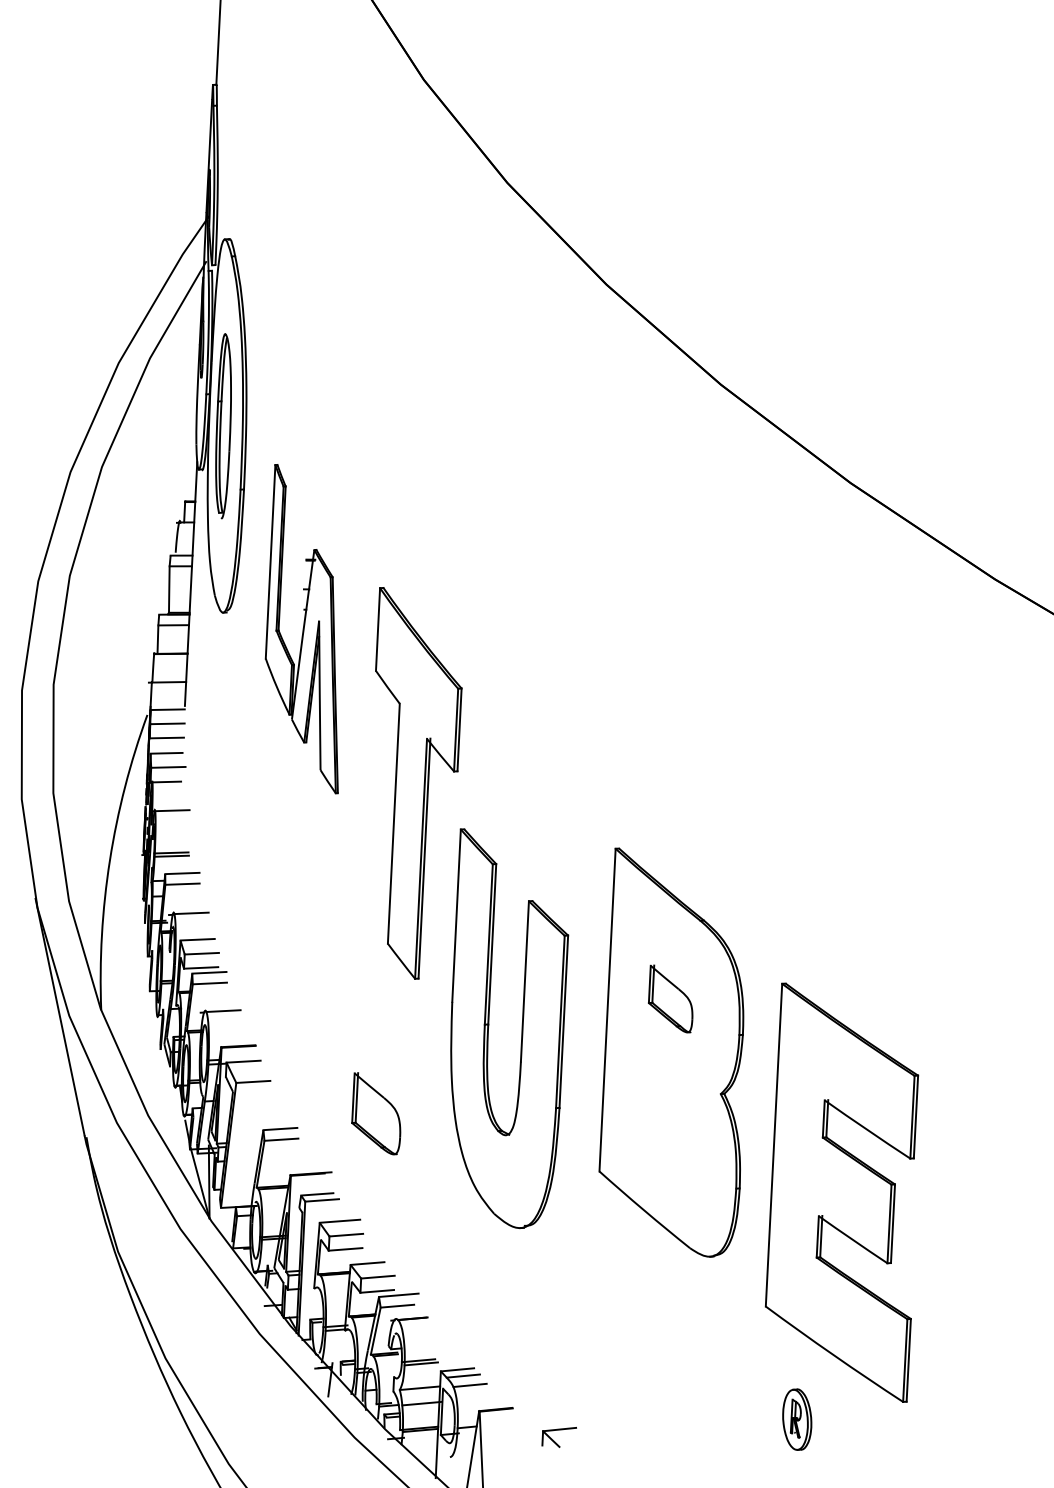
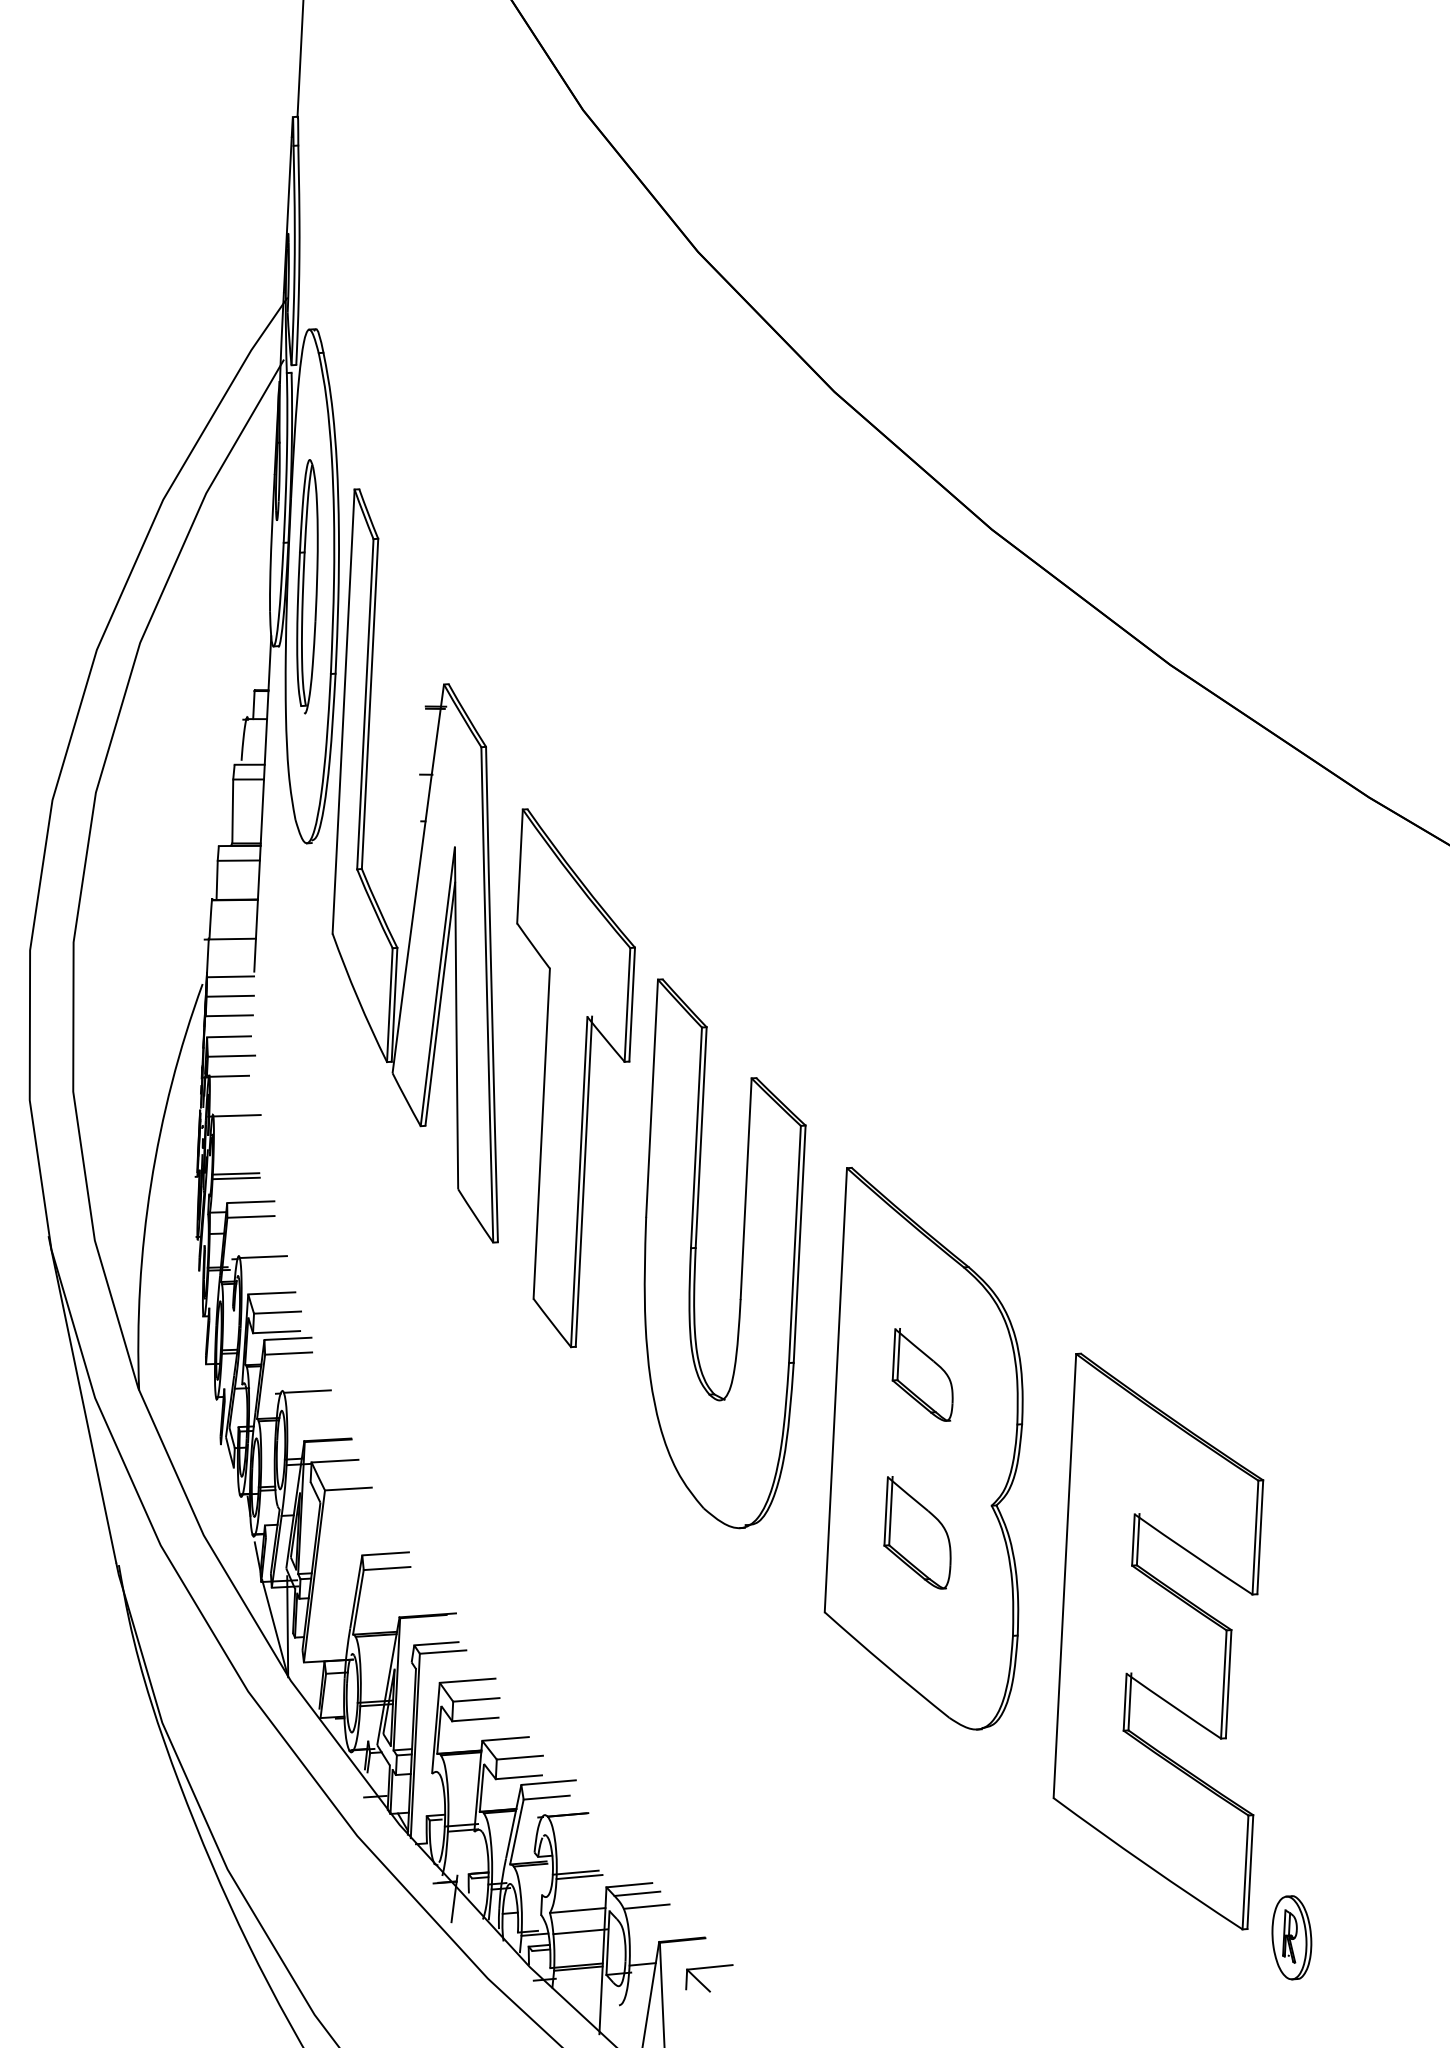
part: (301, 628) -> (414, 865), size x1.67
part: (521, 1030) -> (741, 1256), moved
part: (376, 1113) -> (917, 1532), moved
part: (796, 1419) -> (1291, 1937), moved
part: (554, 1441) -> (703, 1984), moved

